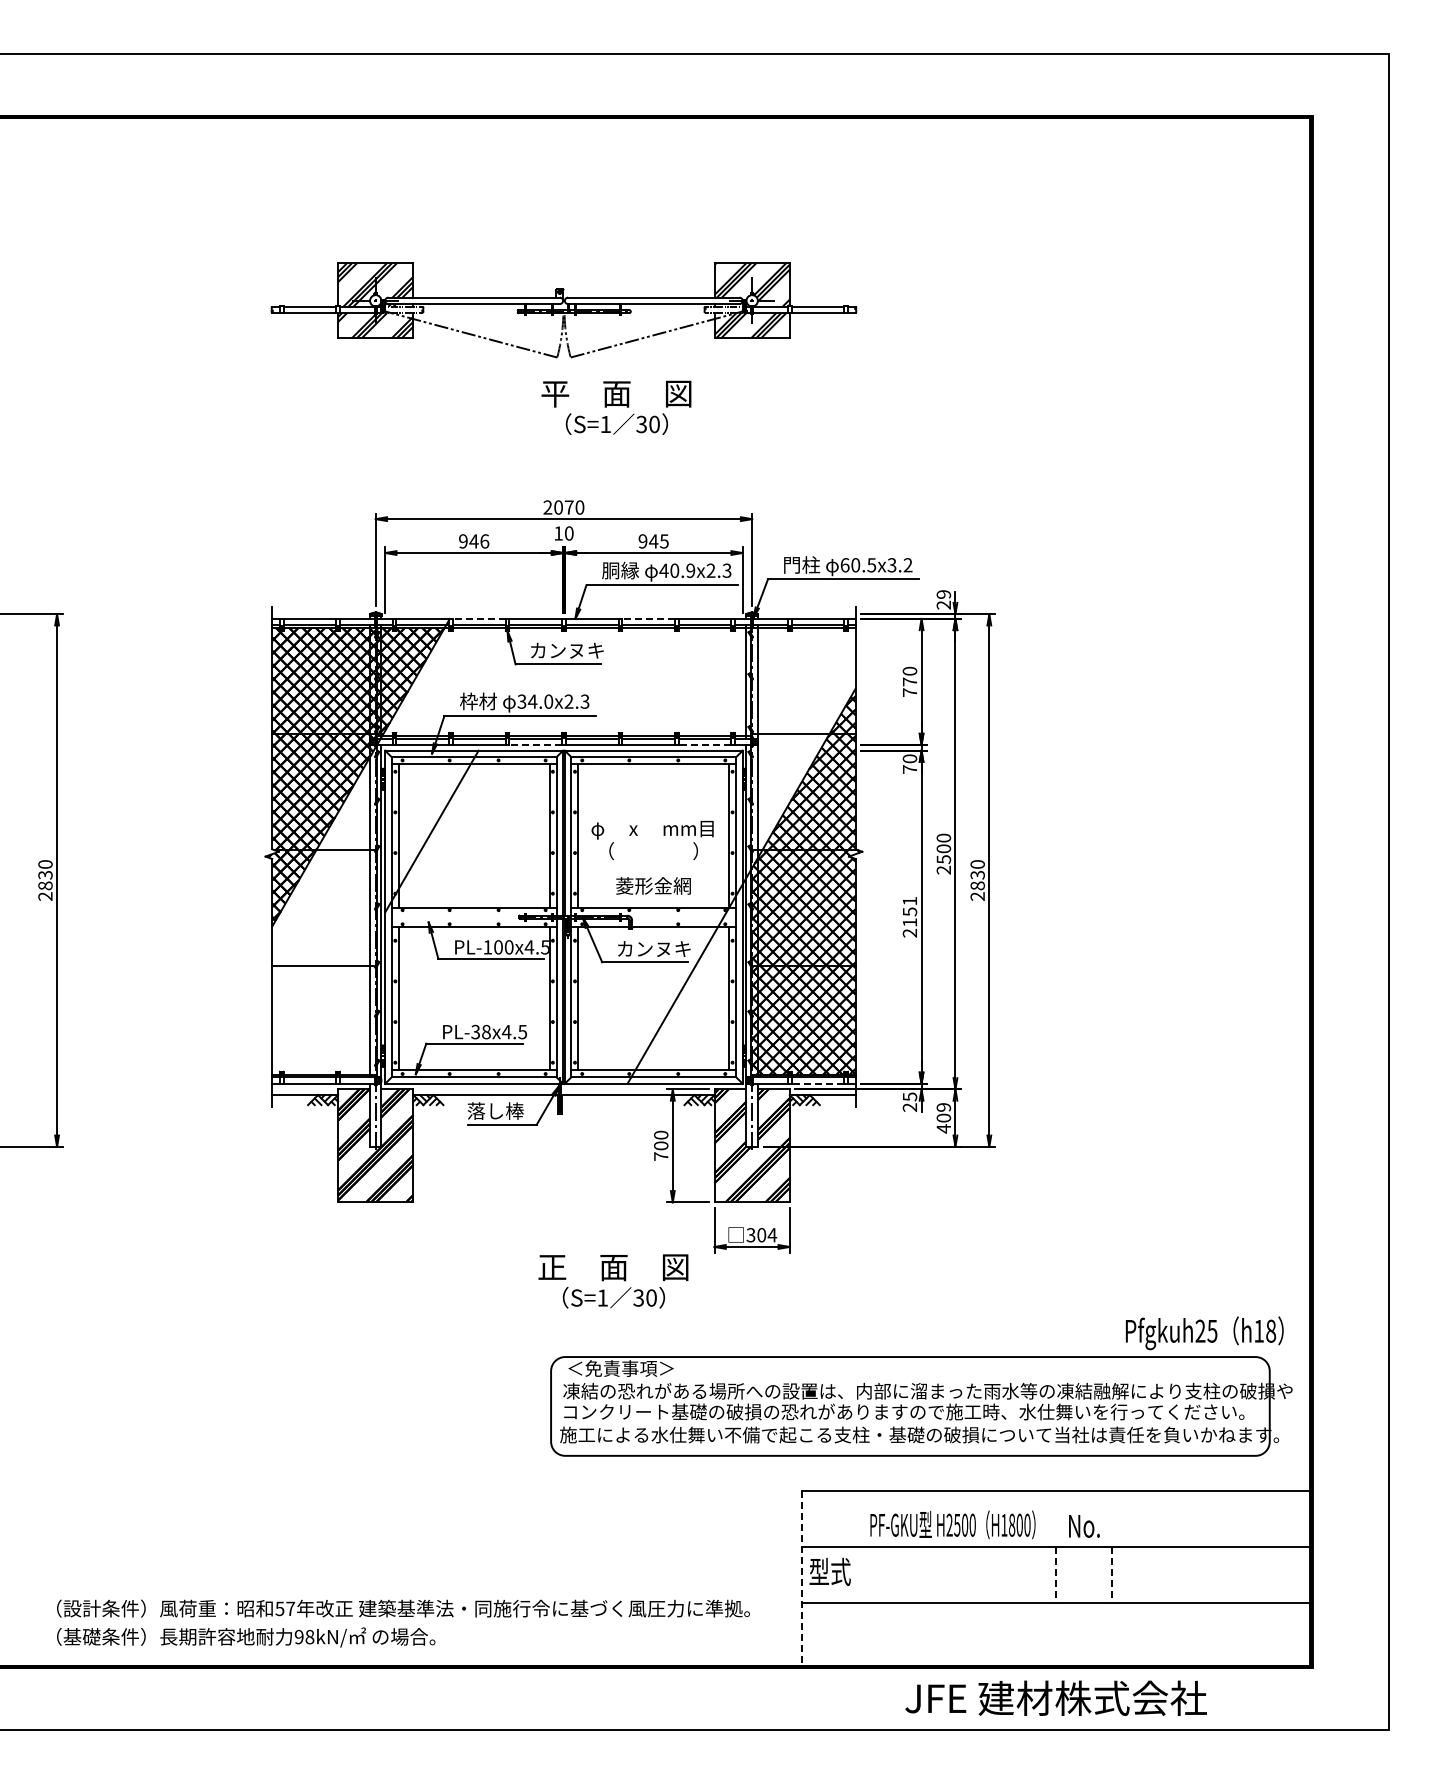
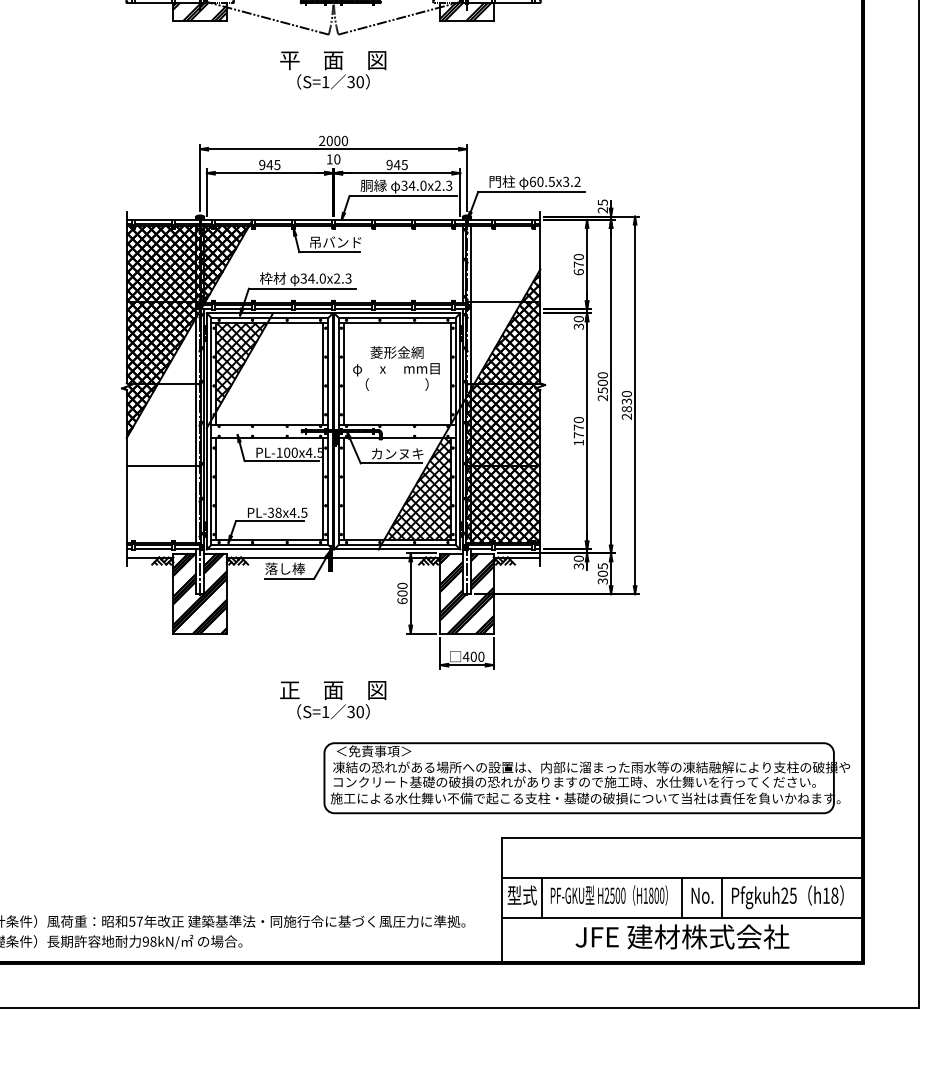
text: (616, 407) -> (333, 70), moved
text: (569, 507) -> (337, 140), 2070 -> 2000
text: (484, 541) -> (277, 165), 946 -> 945
text: (677, 570) -> (414, 185), 40.9x2.3 -> 34.0x2.3
text: (943, 594) -> (602, 202), 29 -> 25
line: (478, 618) -> (272, 219), dashed -> solid
line: (648, 618) -> (393, 219), dashed -> solid
text: (567, 650) -> (336, 242), カンヌキ -> 吊バンド
text: (909, 692) -> (578, 272), 770 -> 670
line: (535, 745) -> (313, 309), dashed -> solid
line: (704, 745) -> (433, 309), dashed -> solid
text: (909, 769) -> (578, 326), 70 -> 30
hatch: (433, 825) -> (241, 366), added
text: (653, 885) -> (397, 352), moved
text: (909, 916) -> (578, 430), 2151 -> 1770
hatch: (682, 998) -> (417, 489), added
line: (817, 1083) -> (513, 549), dashed -> solid
text: (909, 1102) -> (578, 562), 25 -> 30
text: (943, 1118) -> (602, 574), 409 -> 305
text: (661, 1156) -> (402, 601), 700 -> 600
text: (761, 1235) -> (473, 657), 304 -> 400
text: (613, 1281) -> (333, 700), moved
text: (1204, 1333) -> (787, 897), moved
text: (952, 1524) -> (609, 895), moved
text: (1084, 1526) -> (702, 895), moved
line: (858, 1574) -> (542, 897), added
line: (1055, 1575) -> (682, 898), dashed -> solid
line: (1112, 1575) -> (722, 898), dashed -> solid
line: (801, 1578) -> (501, 900), dashed -> solid
text: (1055, 1697) -> (682, 936), moved

